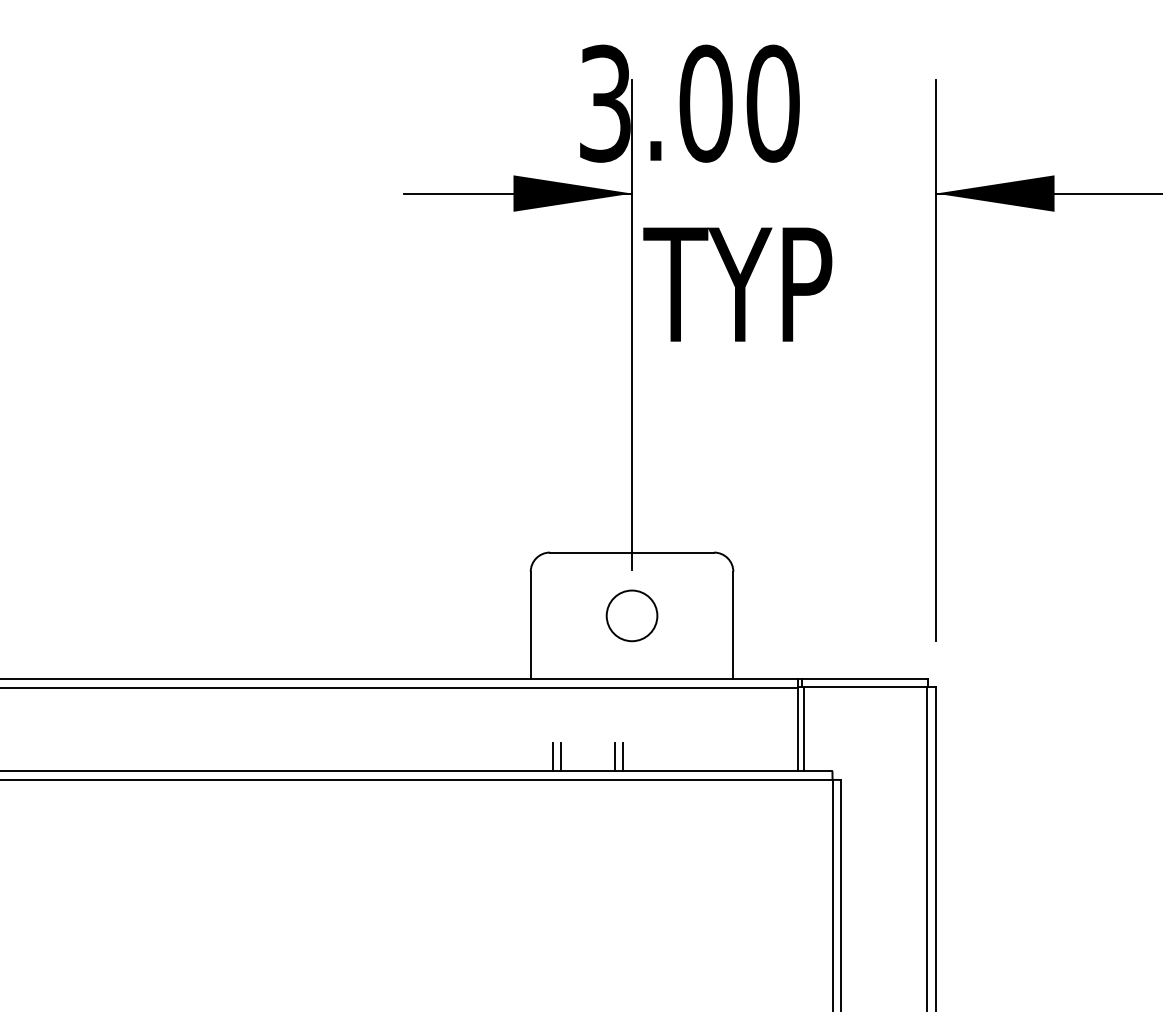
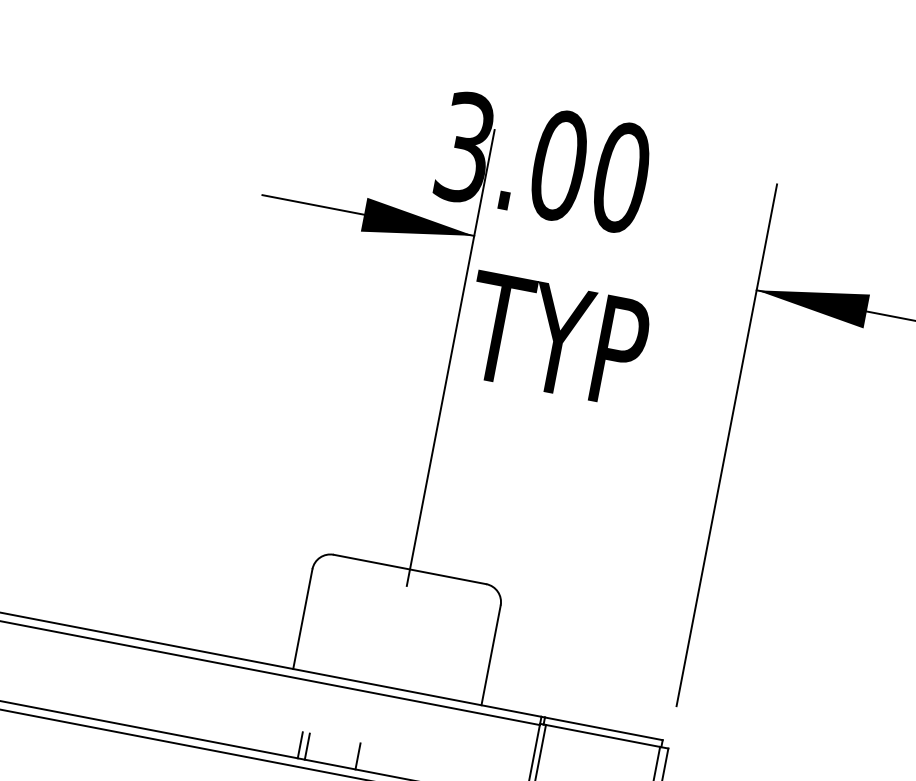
circle: (631, 615) -> (398, 627), removed
line: (623, 756) -> (365, 757), removed

